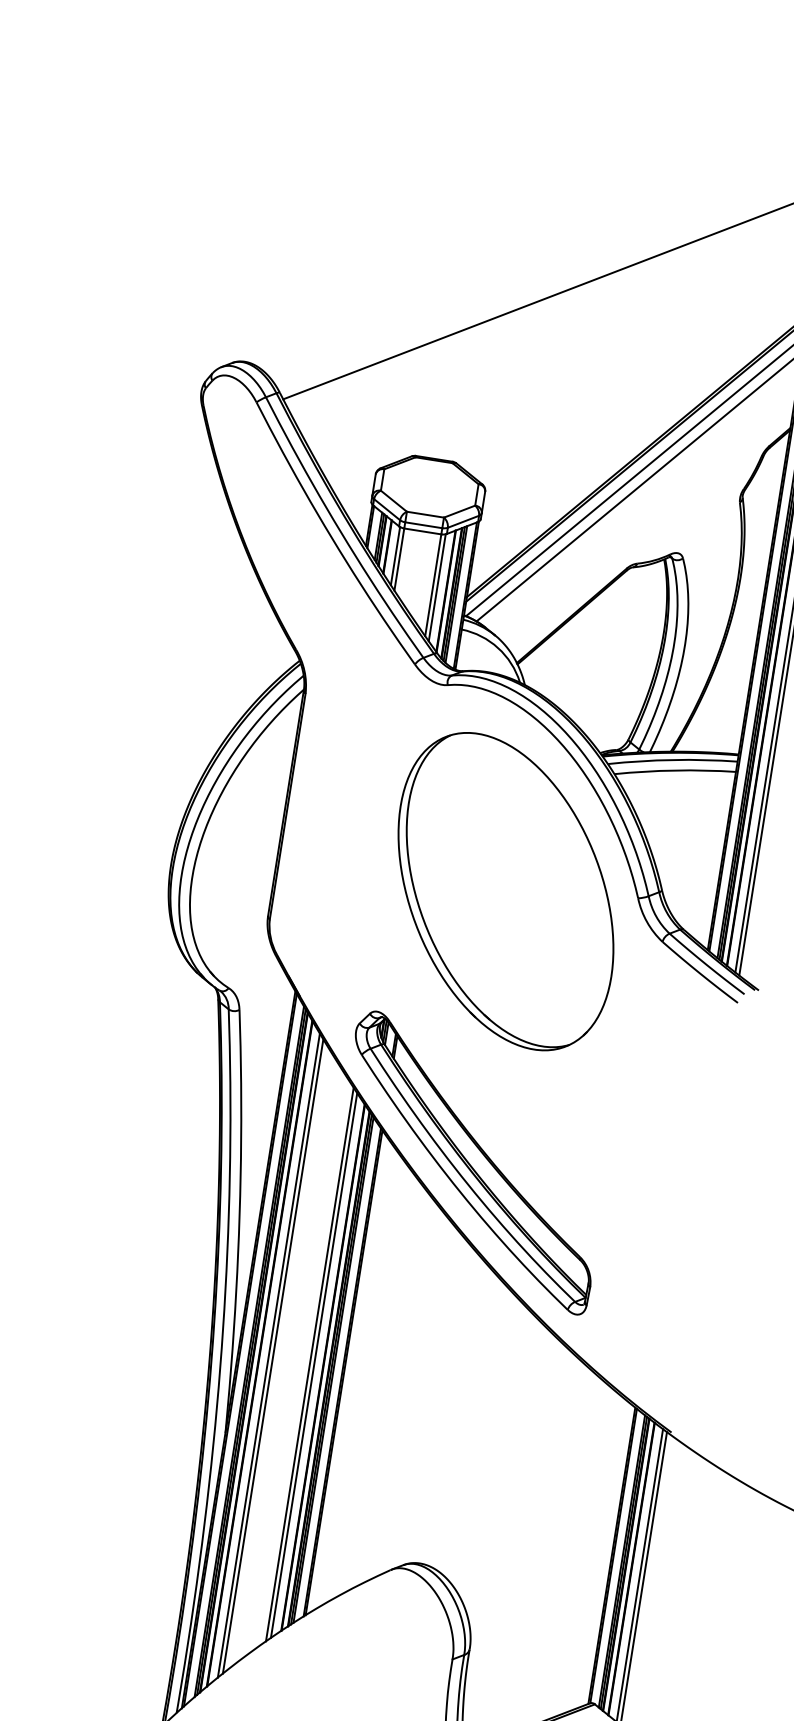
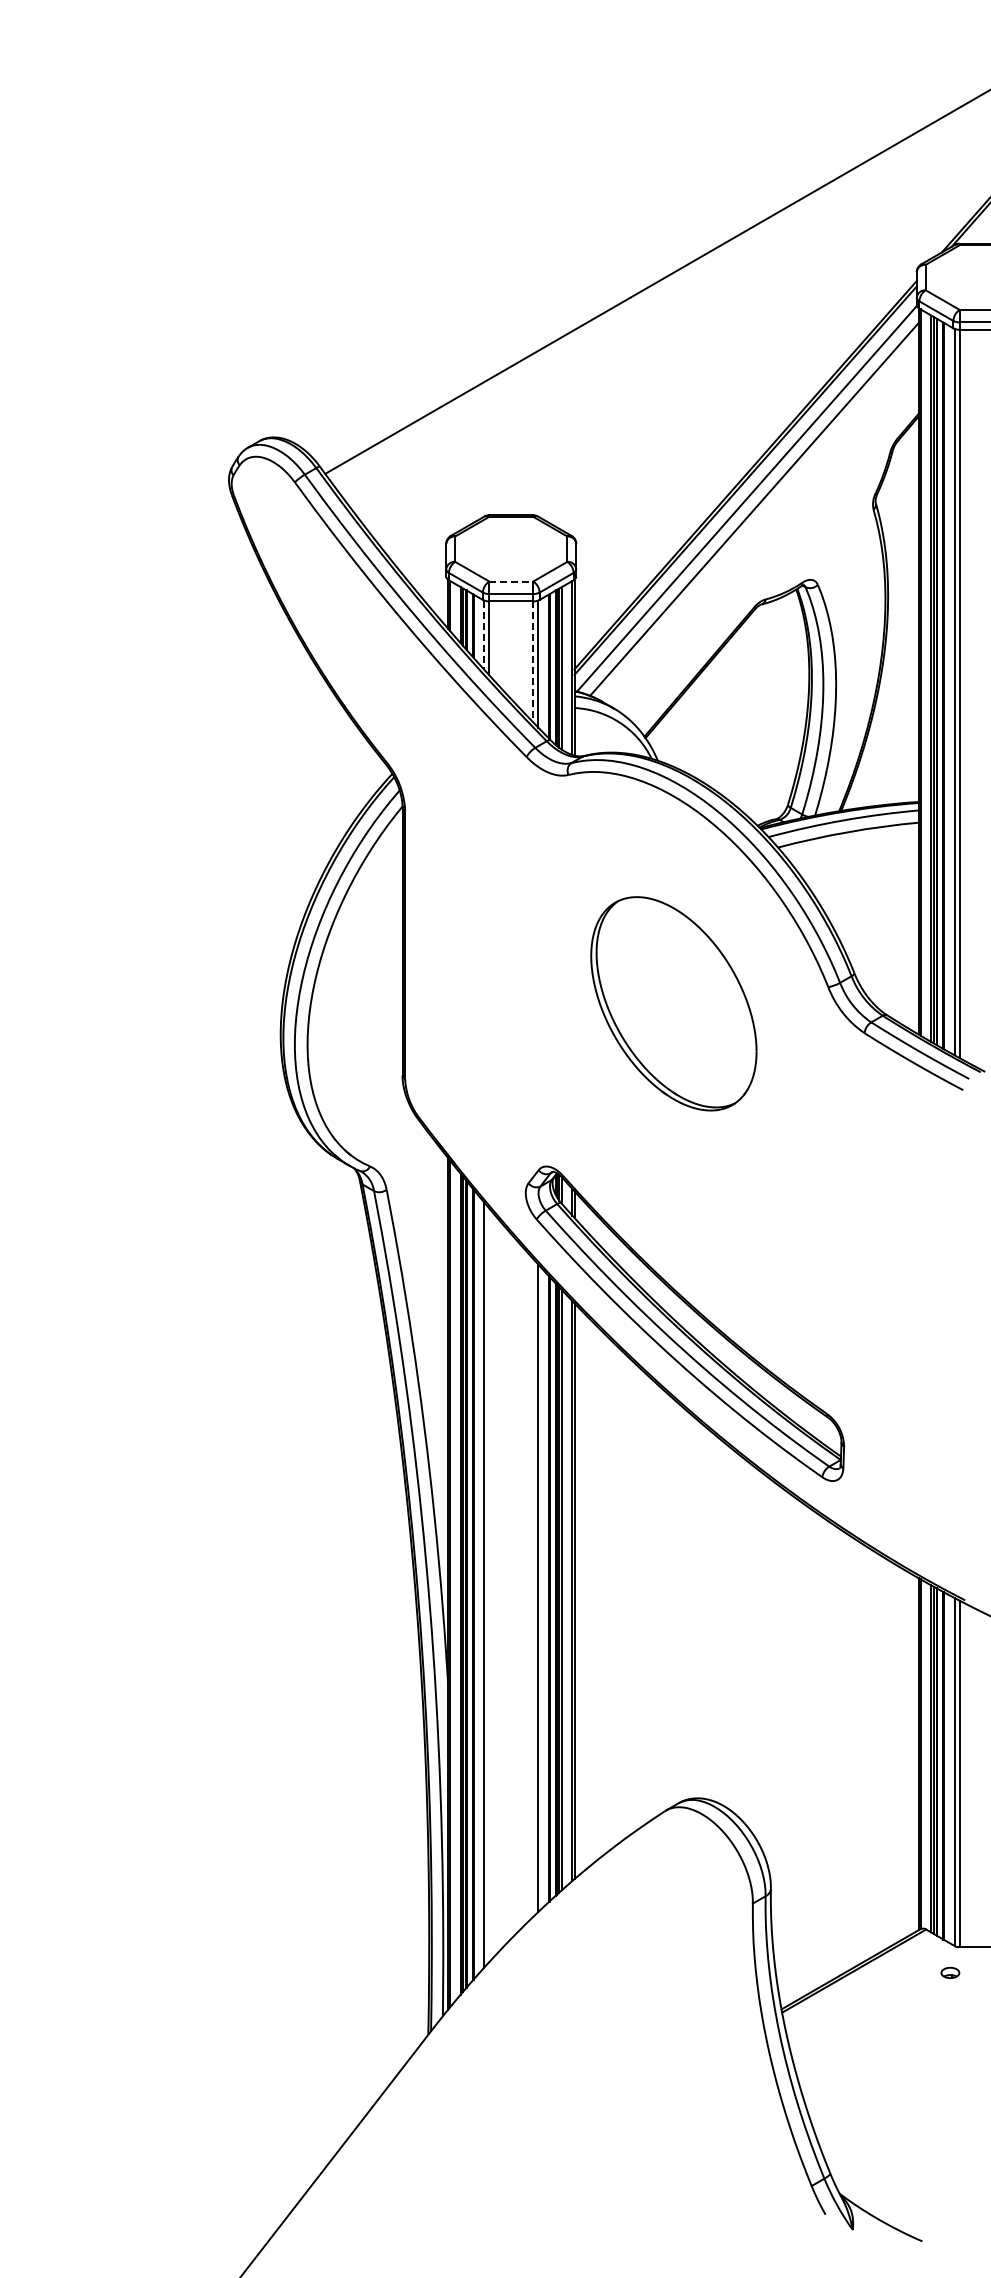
line: (425, 514) -> (511, 581), solid -> dashed
line: (395, 556) -> (484, 635), solid -> dashed
line: (433, 585) -> (533, 662), solid -> dashed
part: (505, 891) -> (673, 1003), size x0.6
line: (273, 1356) -> (489, 1585), removed
line: (310, 1364) -> (533, 1587), removed

